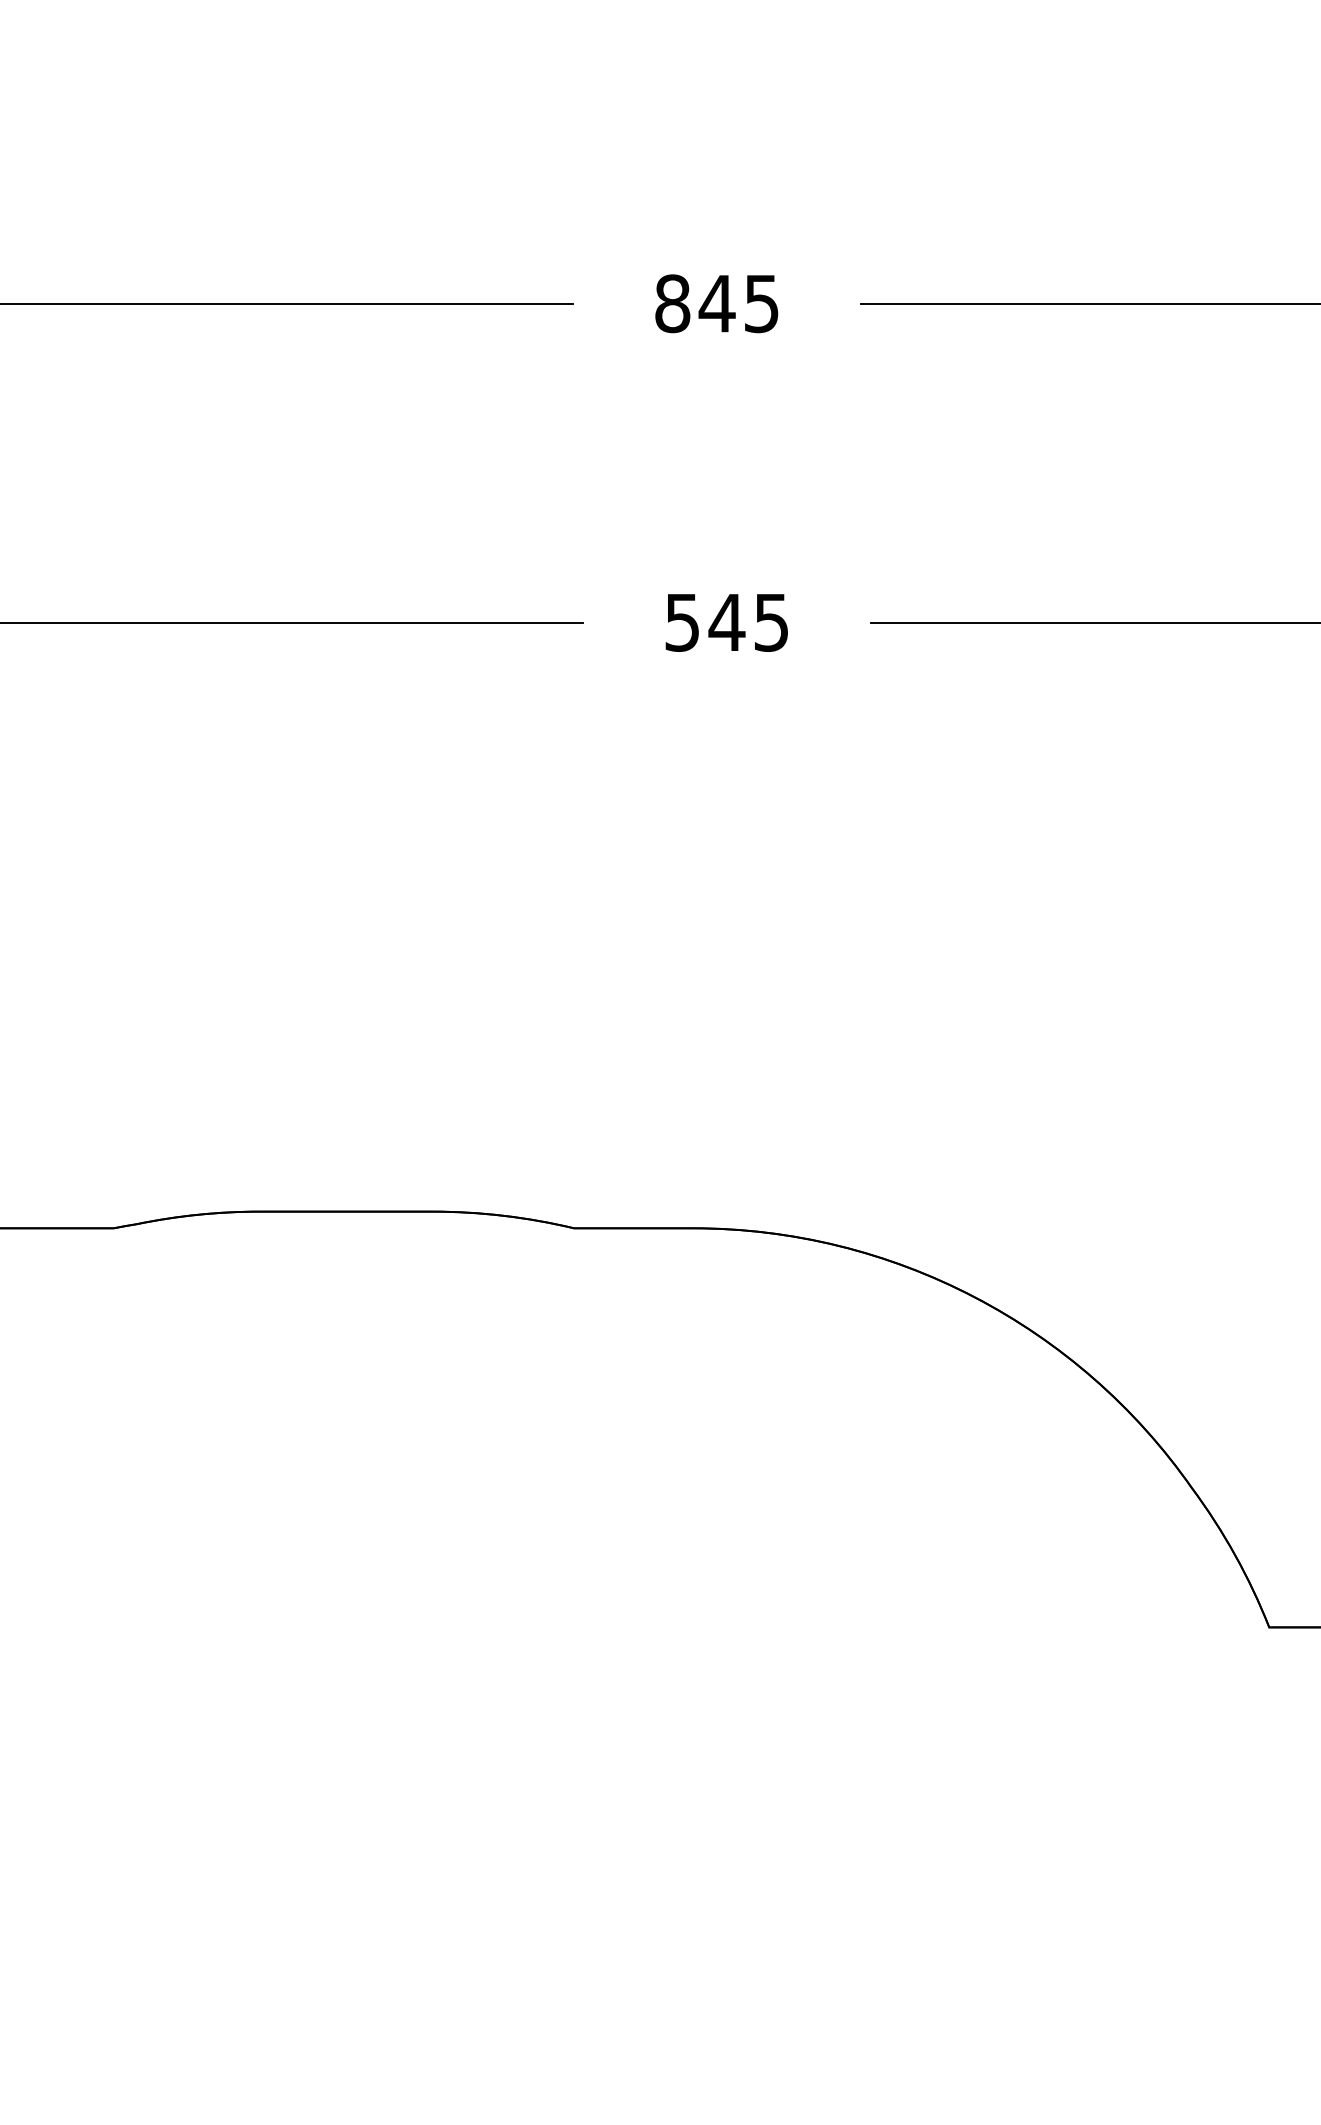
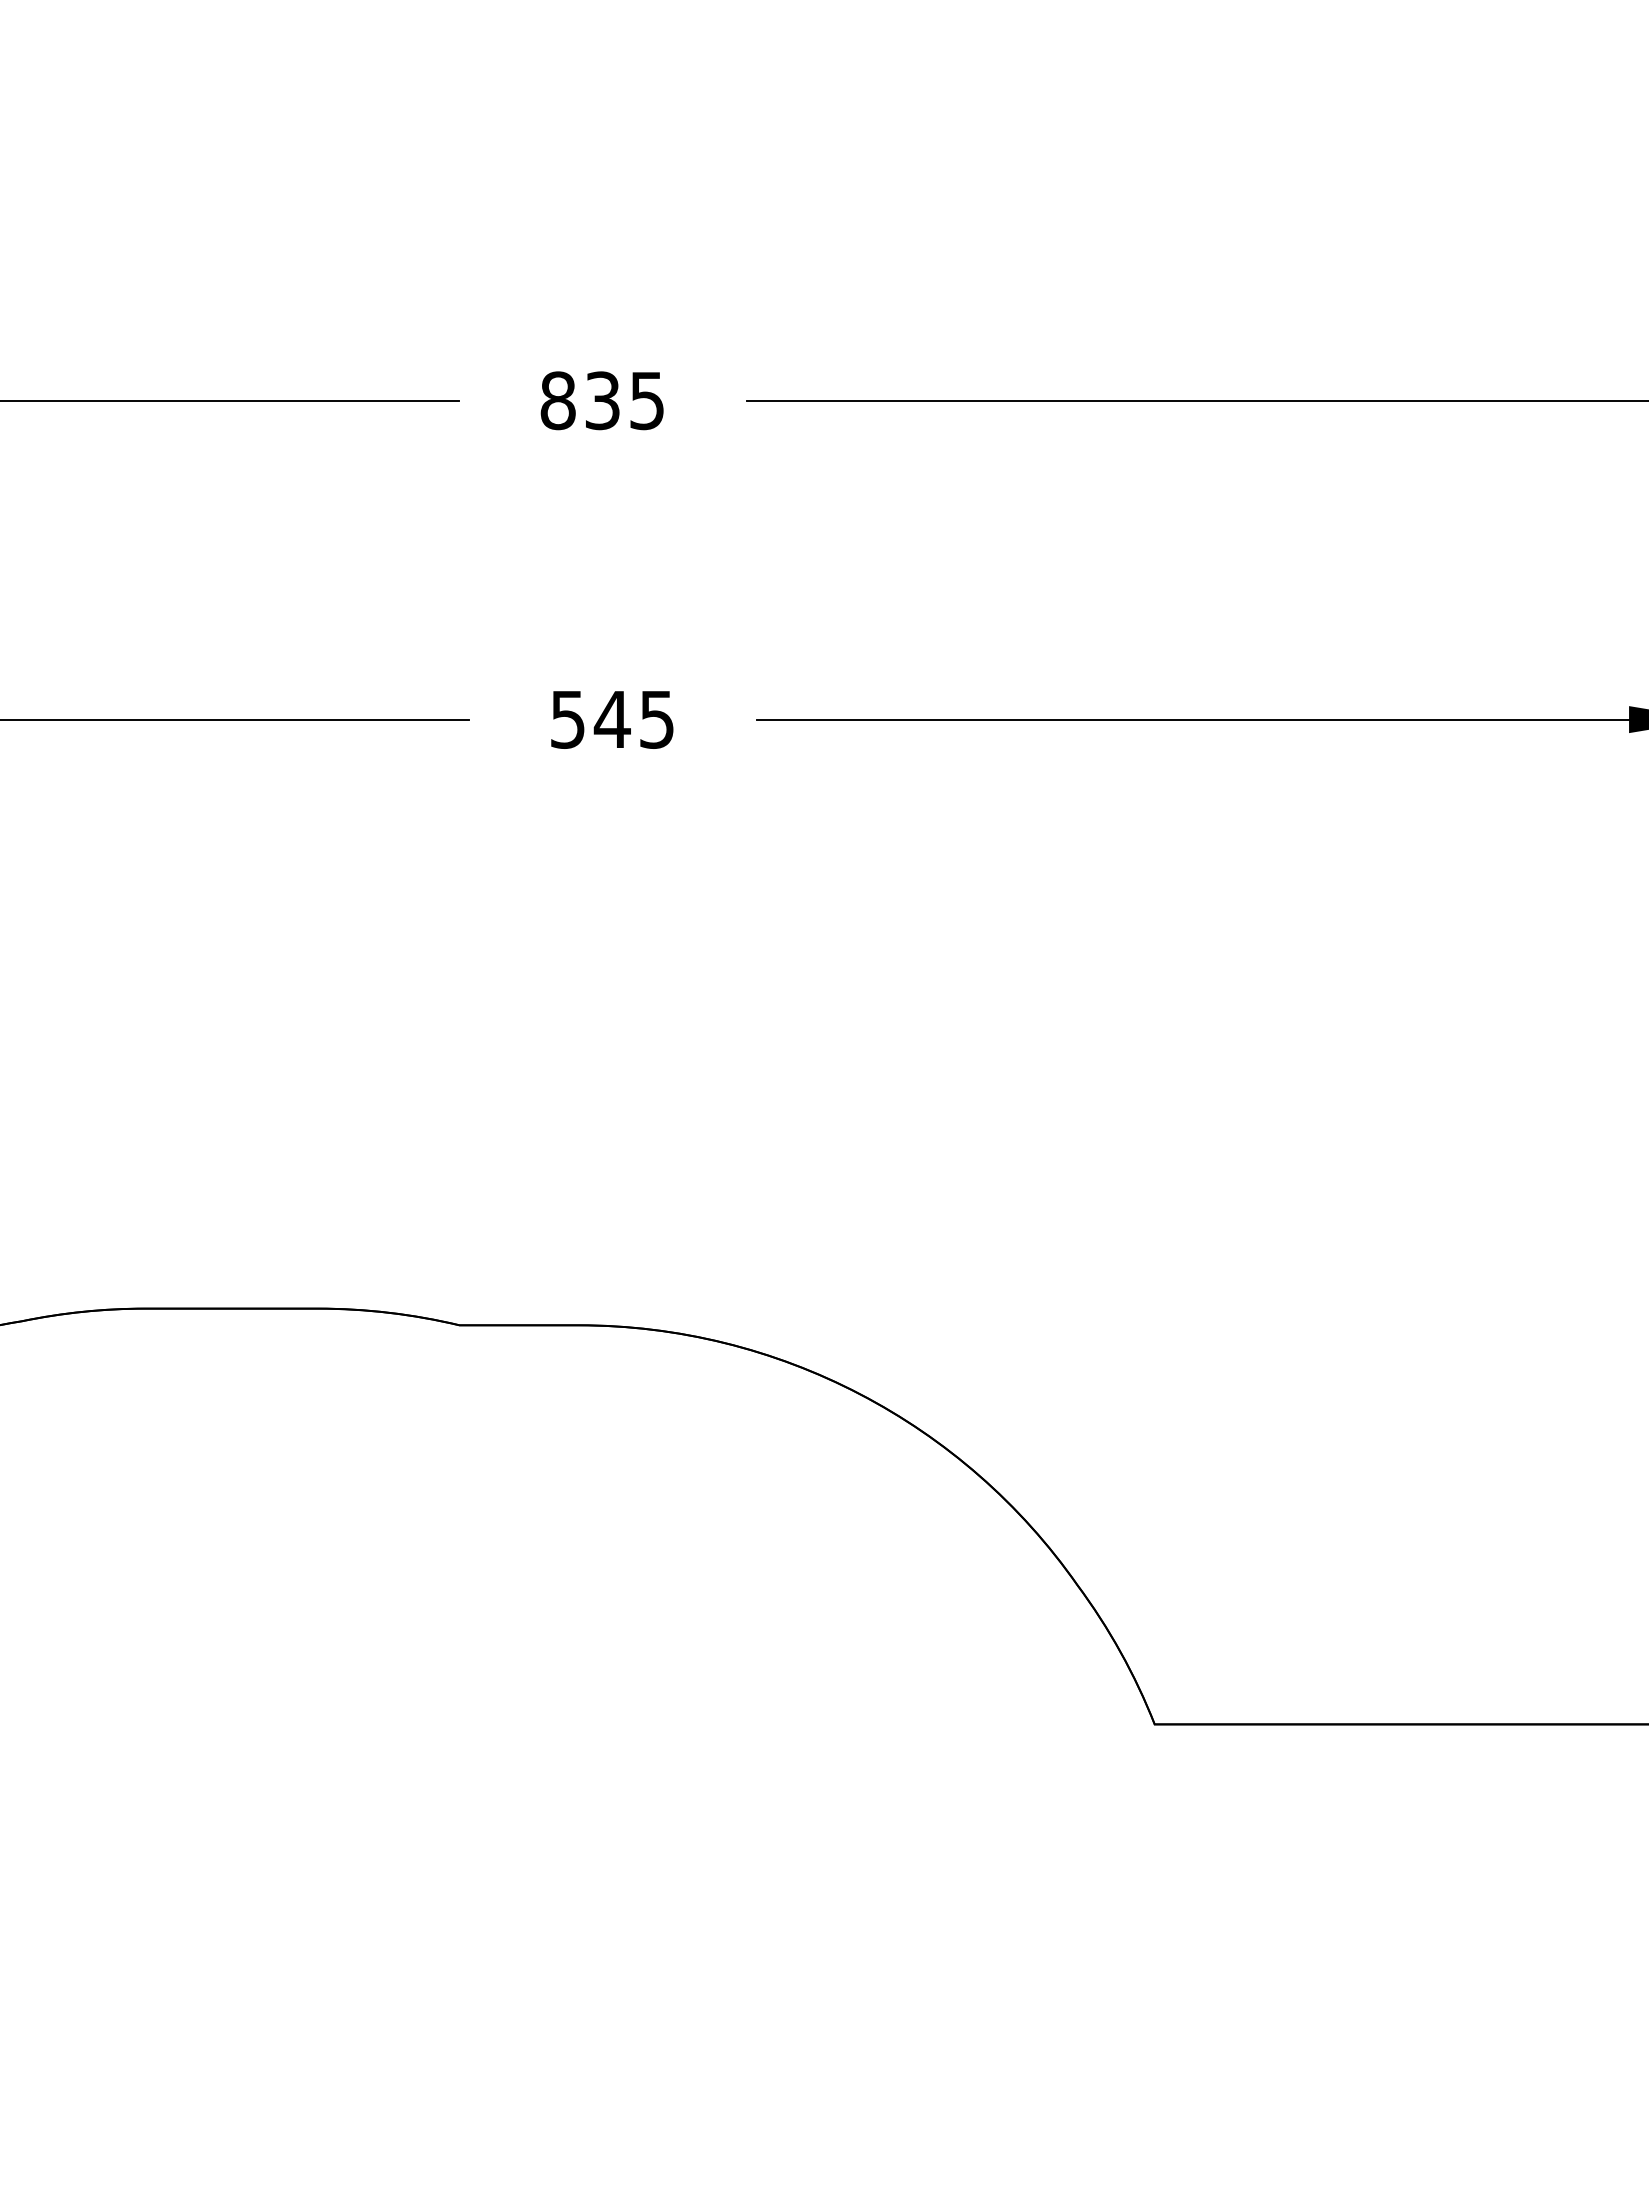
text: (717, 303) -> (602, 400), 845 -> 835

